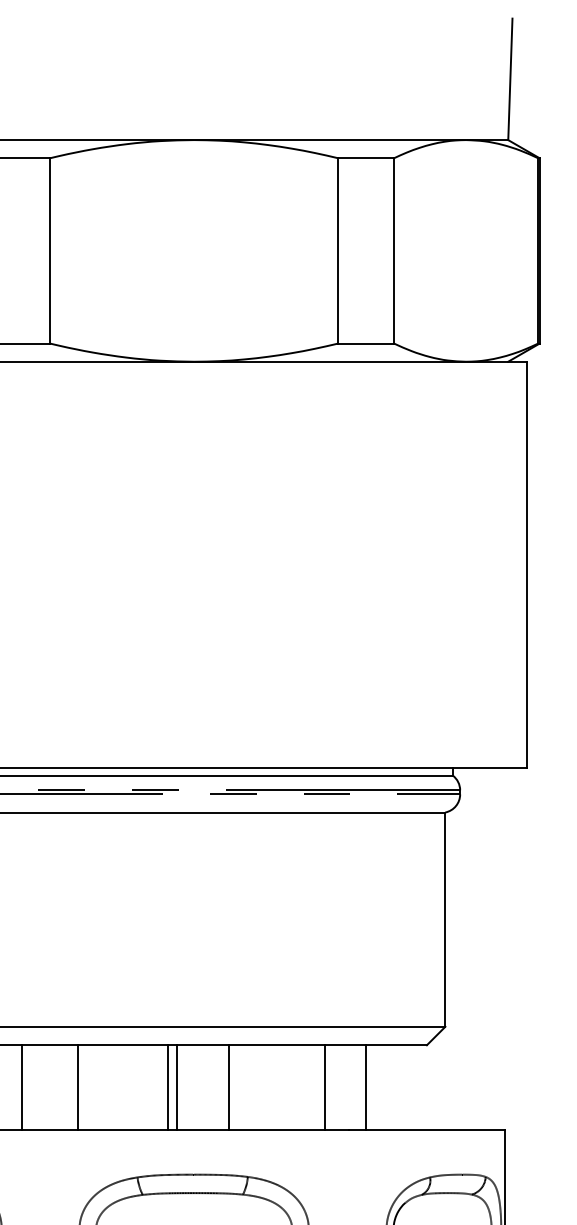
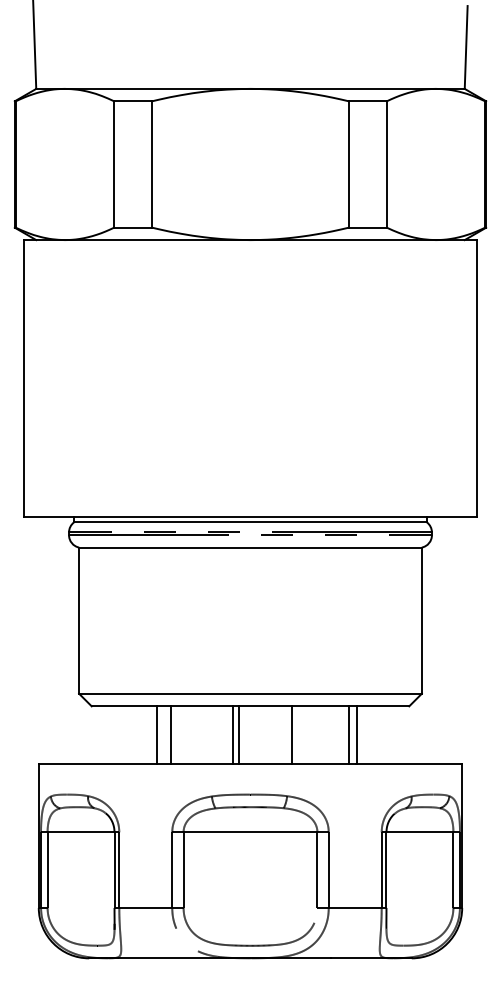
line: (22, 1087) -> (157, 735), moved
line: (229, 1087) -> (292, 735), moved
line: (324, 1087) -> (356, 735), moved
line: (365, 1087) -> (348, 735), moved

